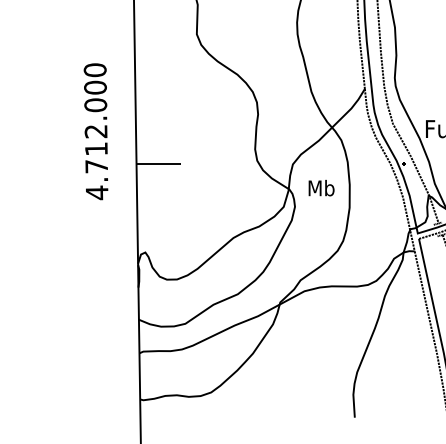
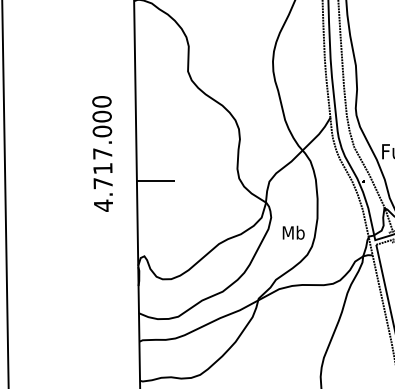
text: (95, 131) -> (102, 153), 4.712.000 -> 4.717.000
text: (321, 187) -> (293, 232), moved

